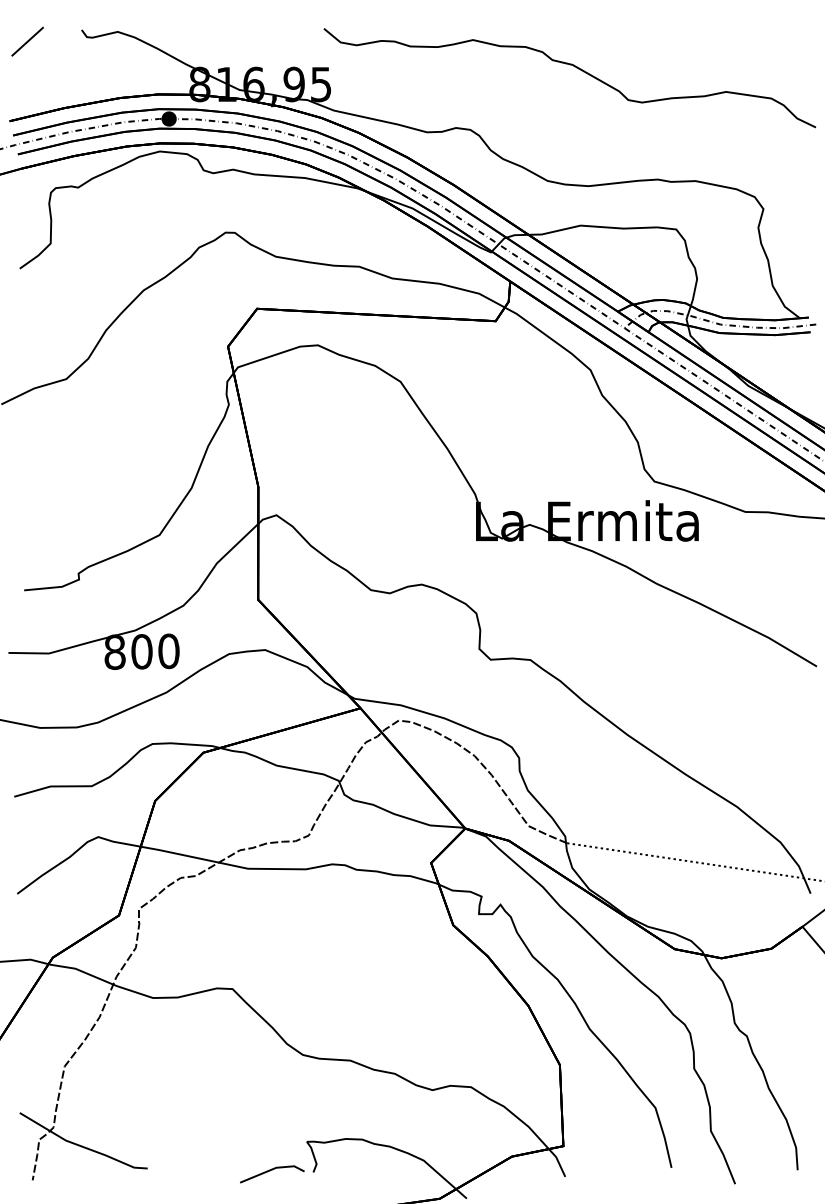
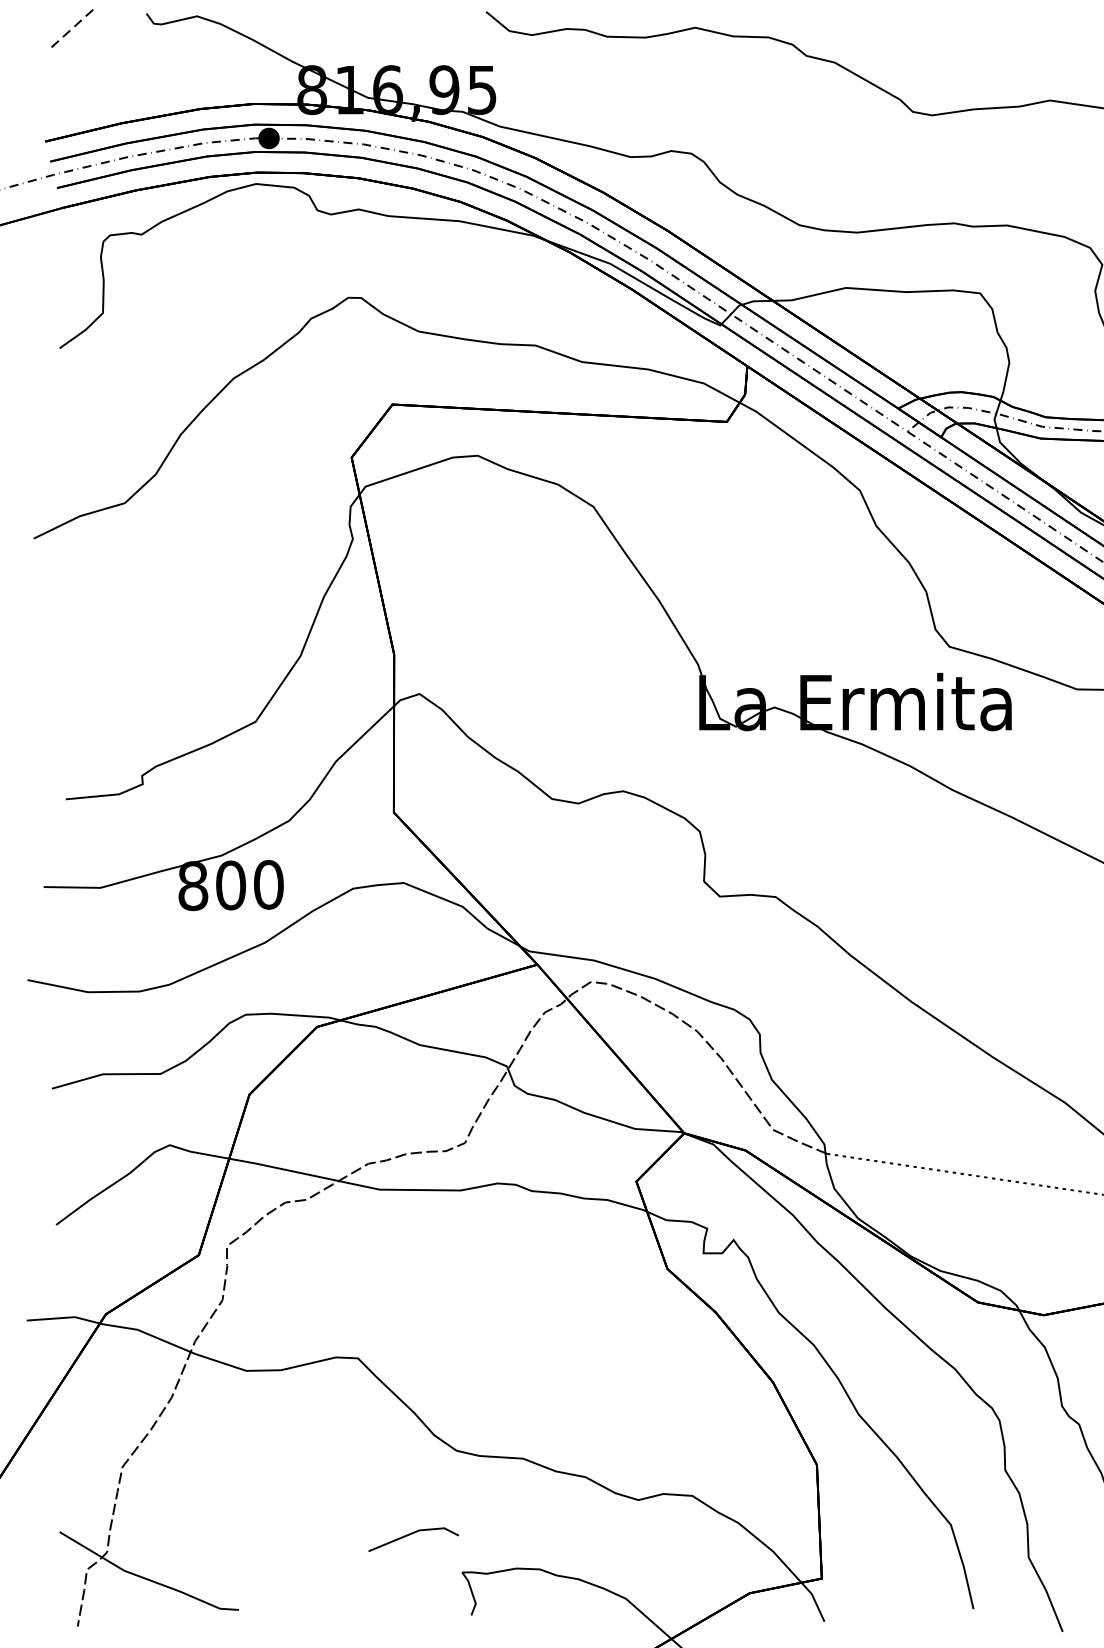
line: (27, 41) -> (70, 29), solid -> dashed
line: (270, 1171) -> (411, 1535), moved

